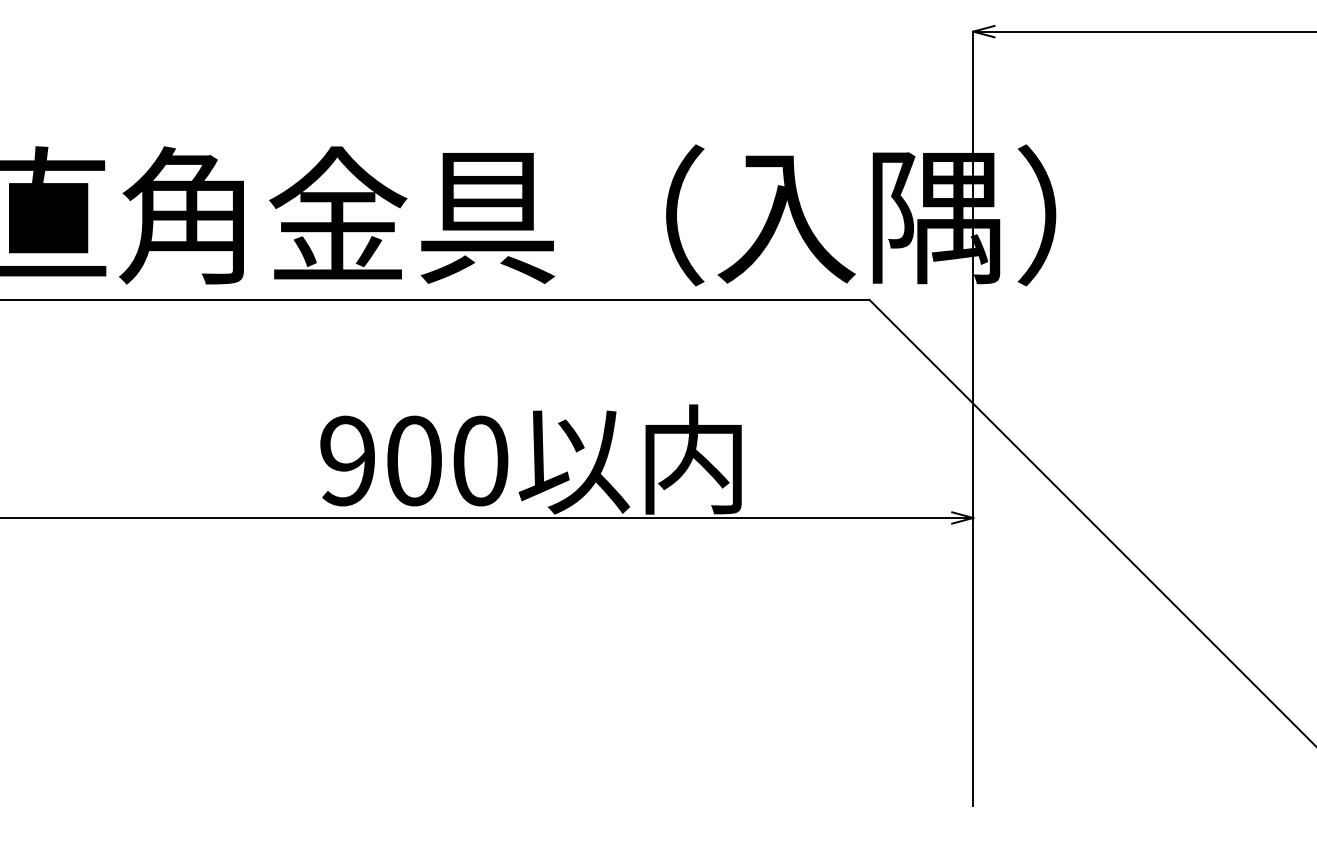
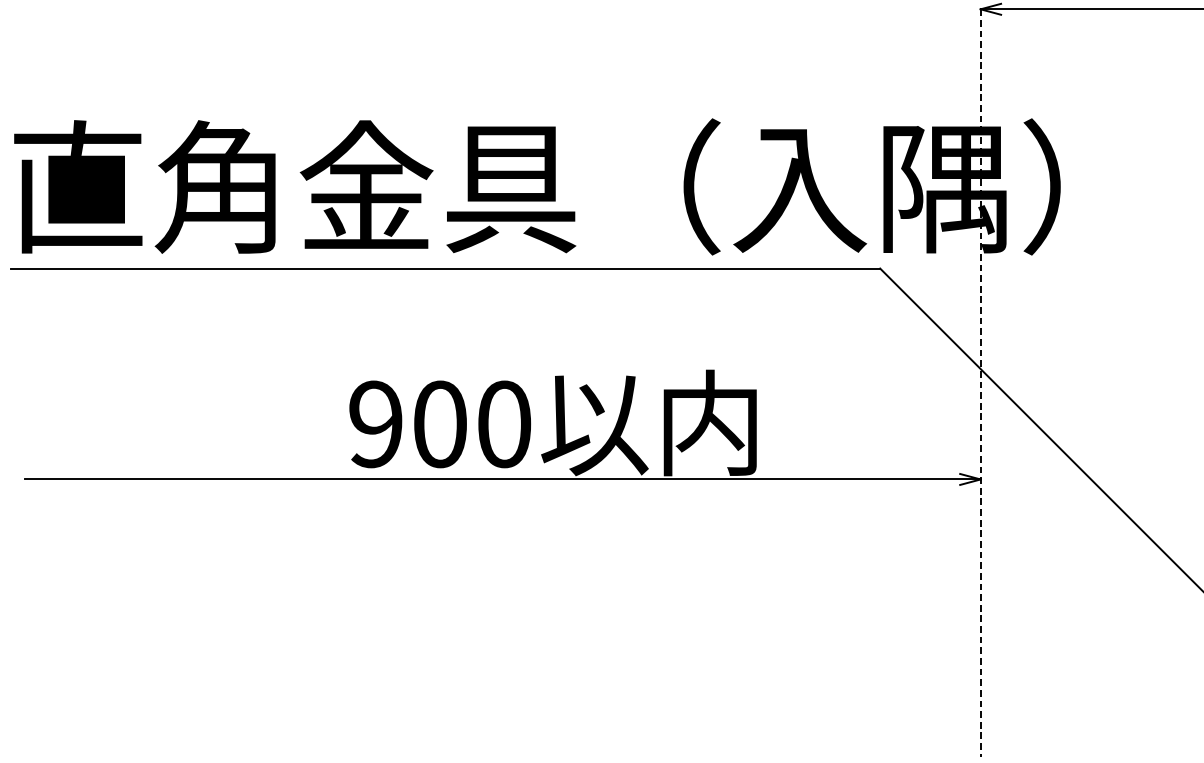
line: (973, 418) -> (980, 383), solid -> dashed

